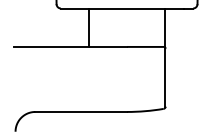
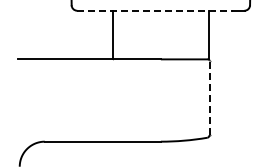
line: (122, 8) -> (155, 10), solid -> dashed
line: (165, 77) -> (209, 97), solid -> dashed

